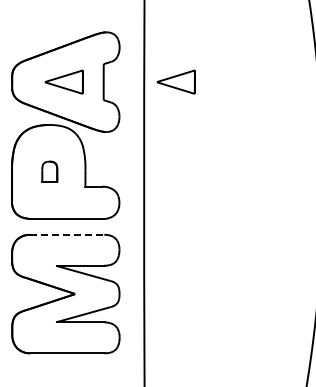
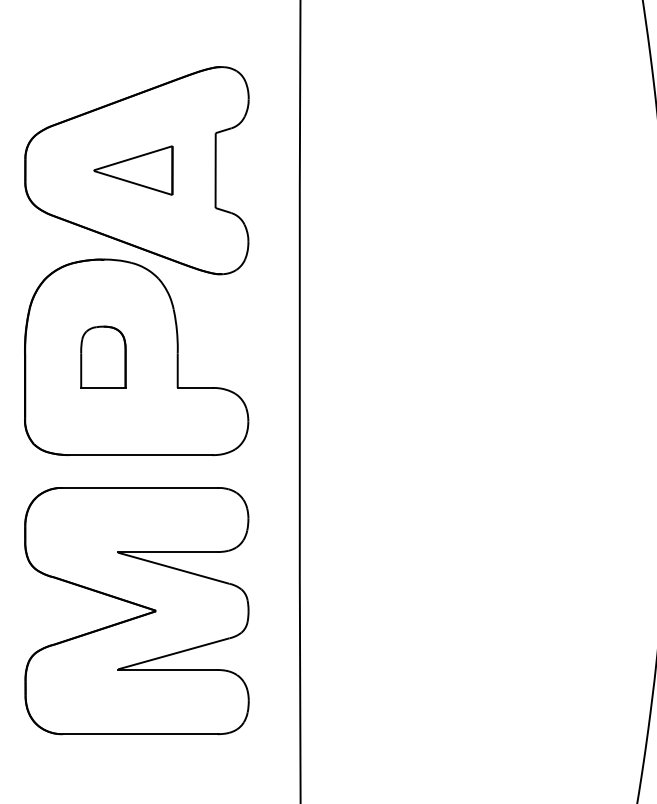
part: (175, 81) -> (364, 169), removed
part: (49, 171) -> (102, 356), size x1.43
line: (67, 234) -> (140, 487), dashed -> solid

